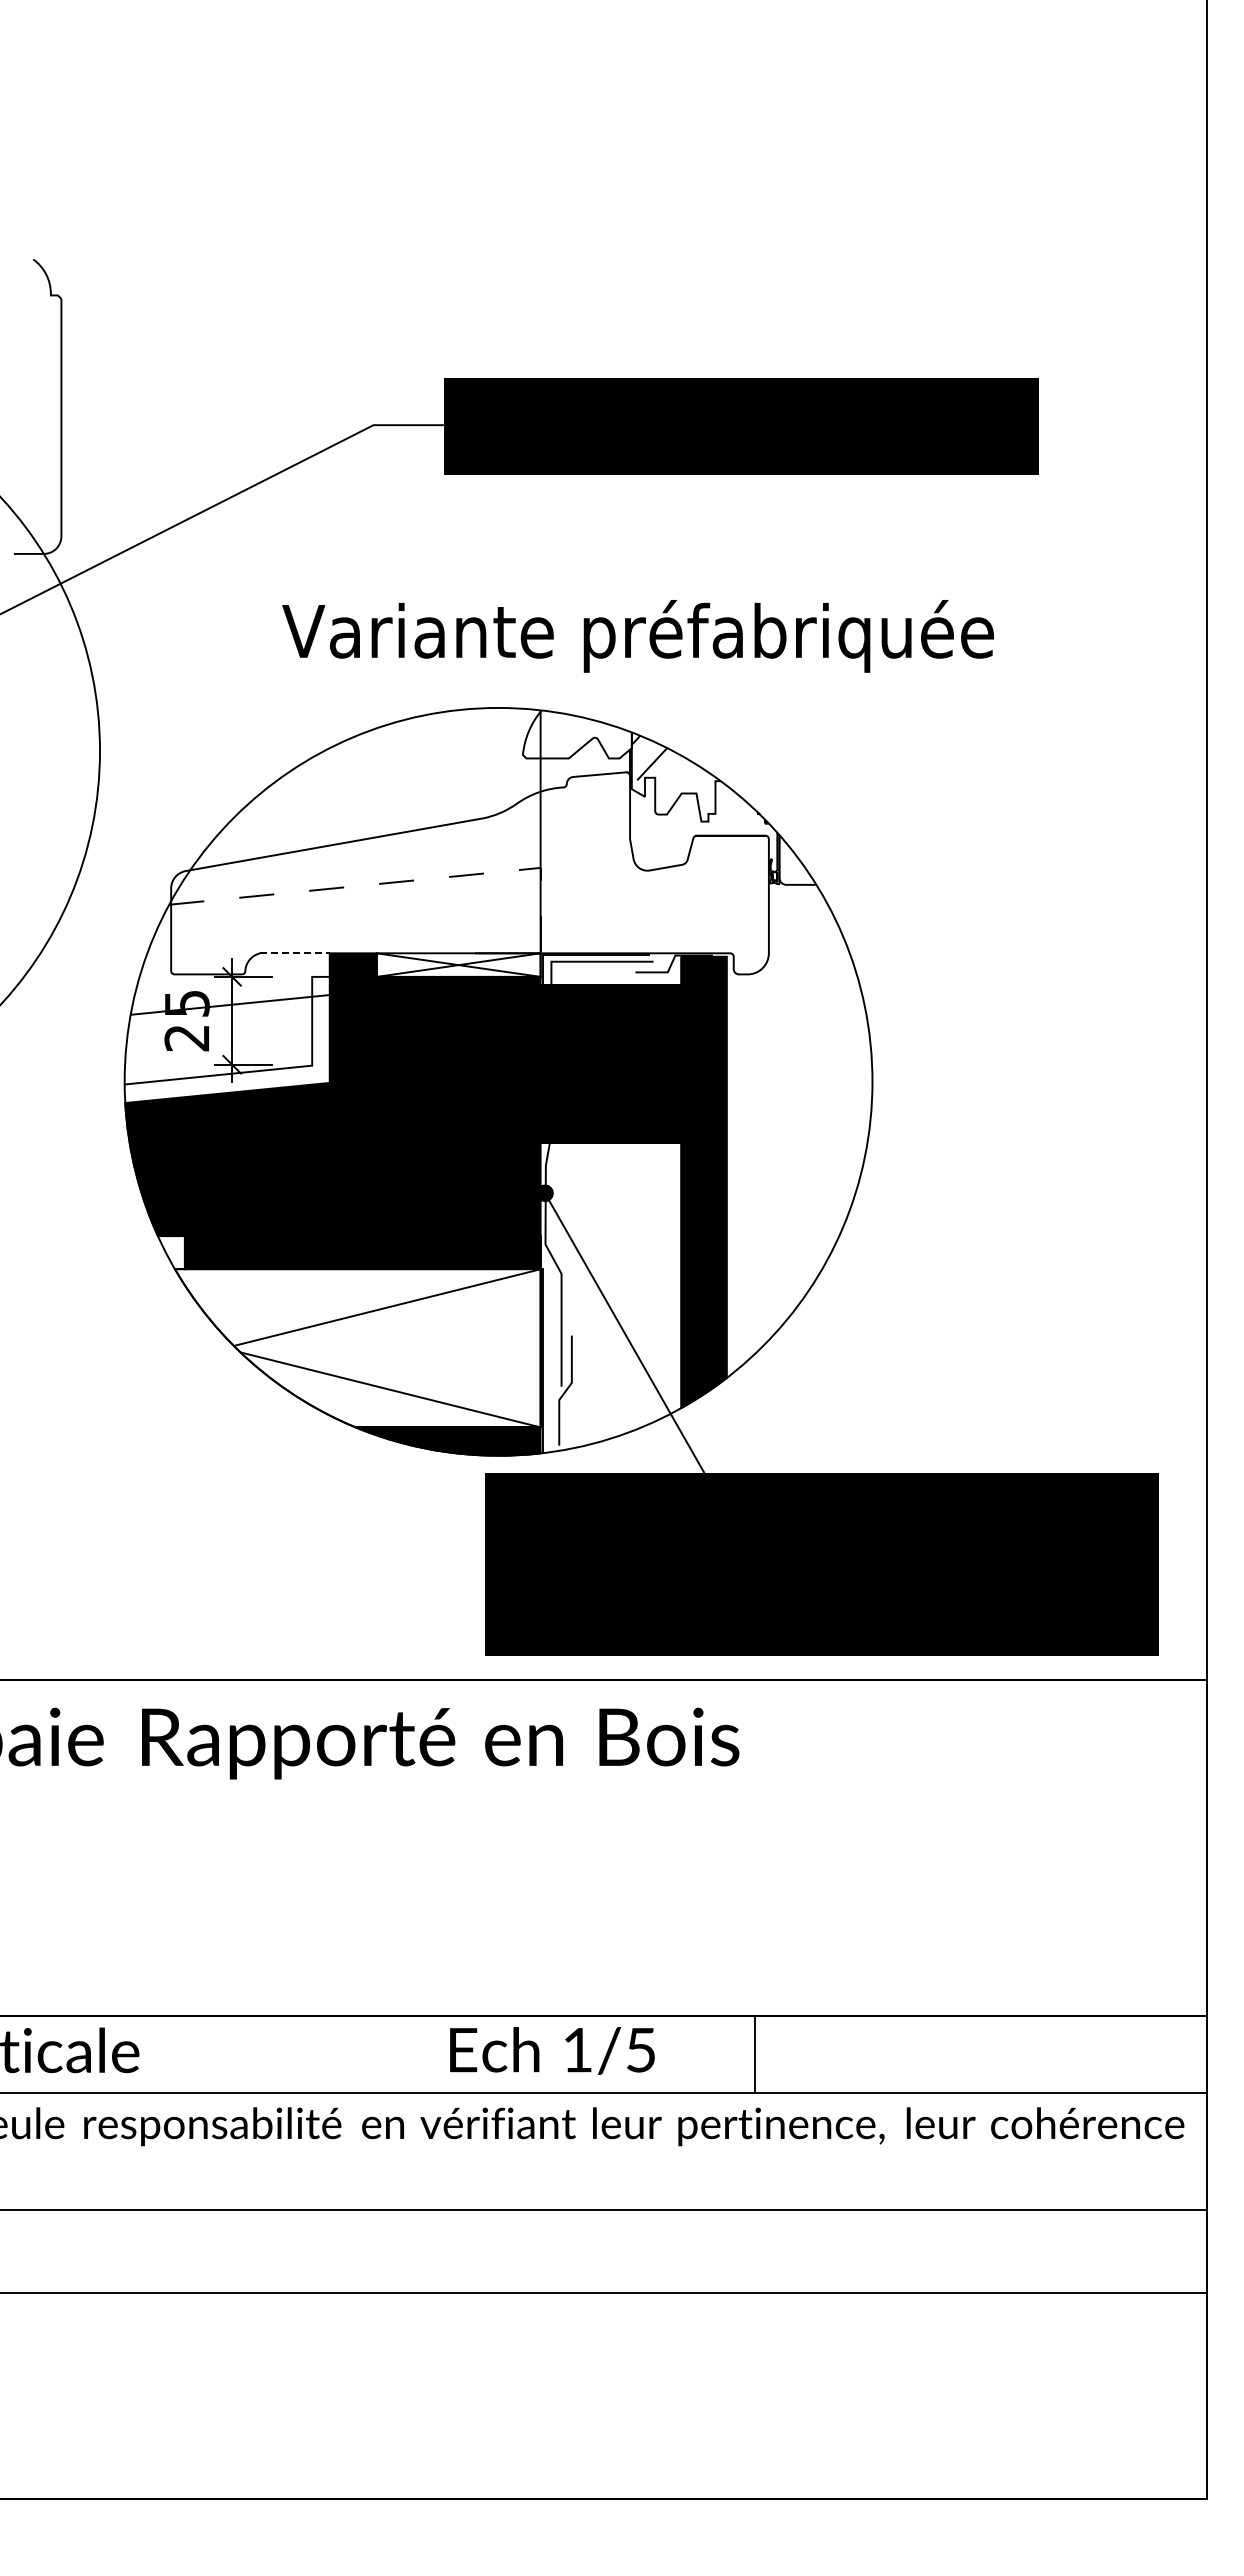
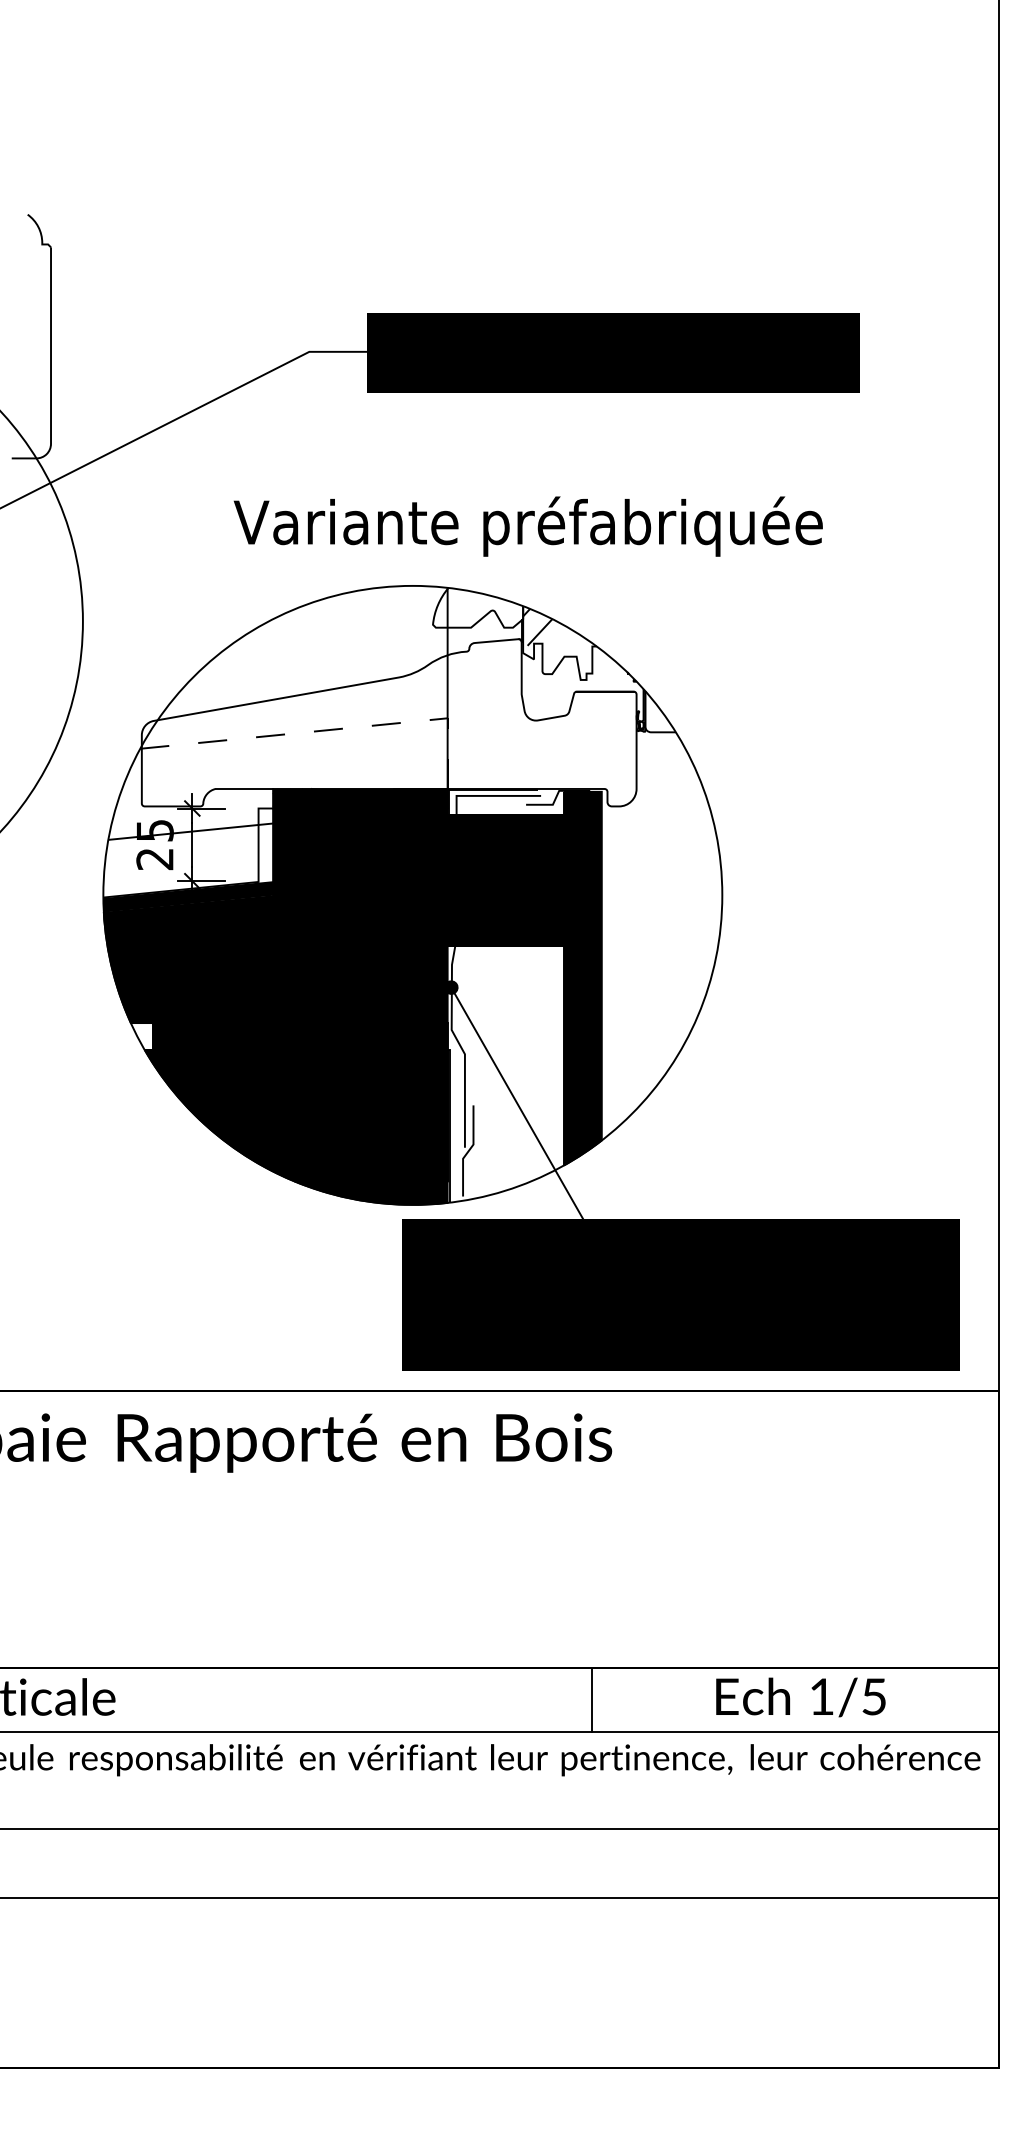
line: (295, 953) -> (244, 789), dashed -> solid
fill: (458, 964) -> (379, 798), added
fill: (226, 1083) -> (187, 896), added
fill: (357, 1348) -> (296, 1116), added
text: (552, 2050) -> (800, 1697), moved
line: (755, 2054) -> (592, 1700), moved

